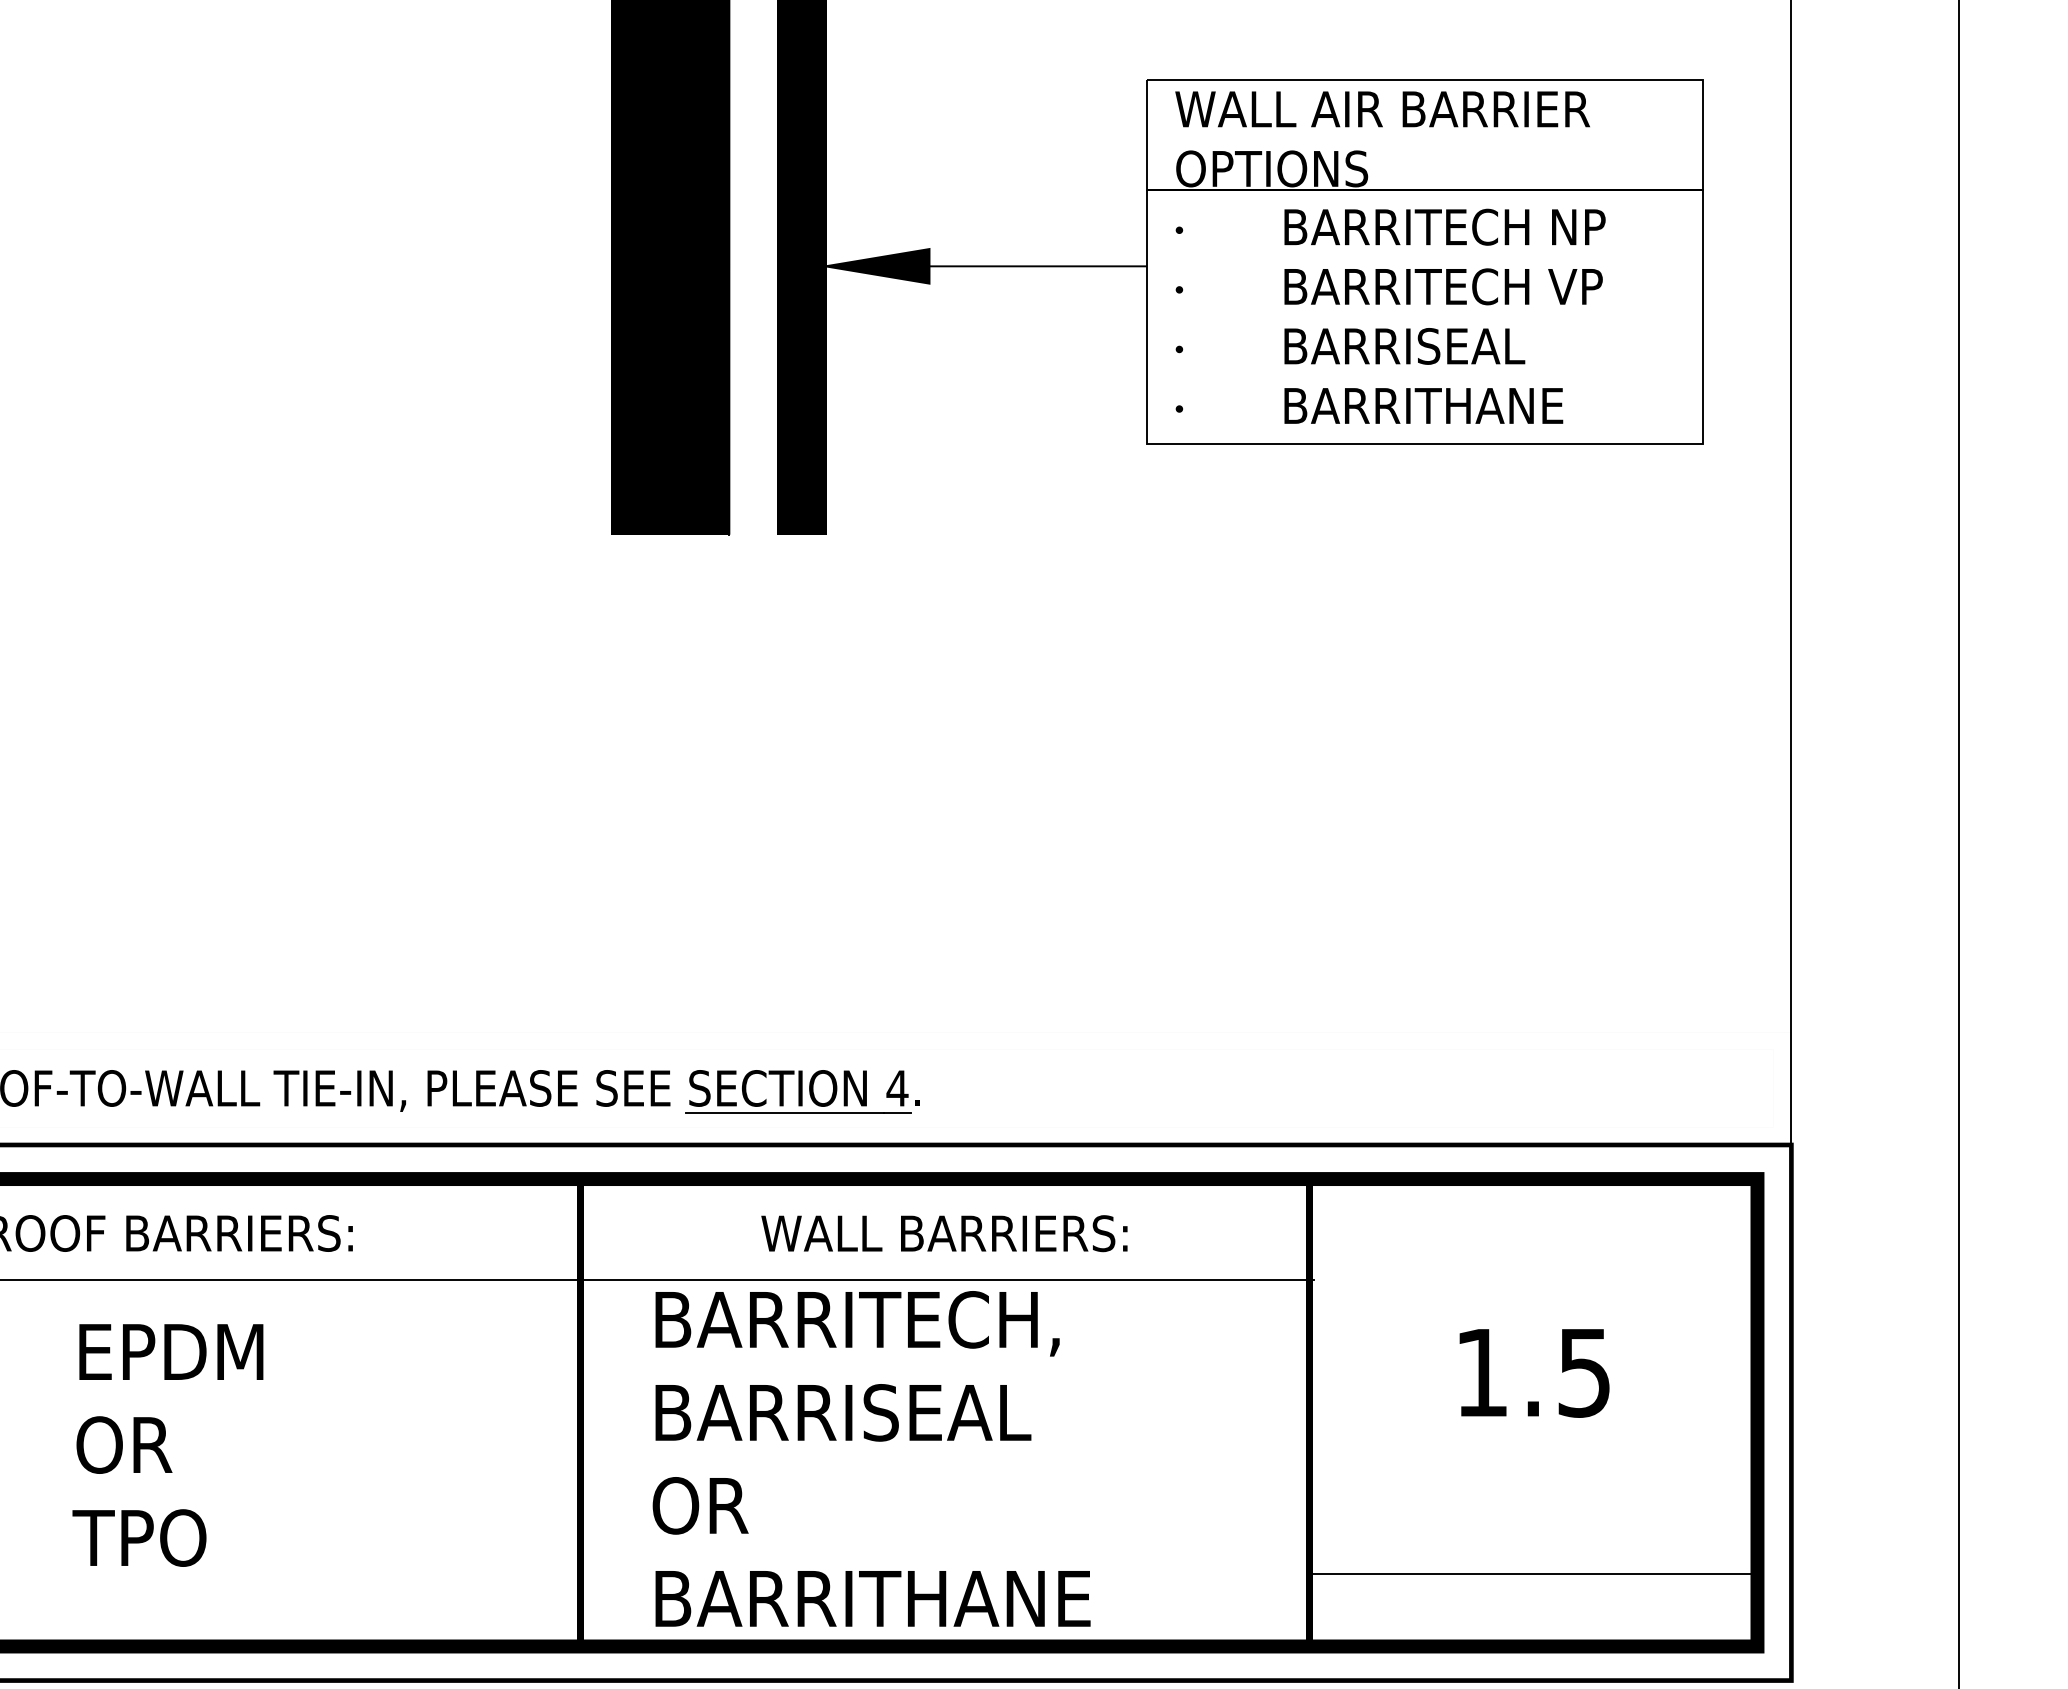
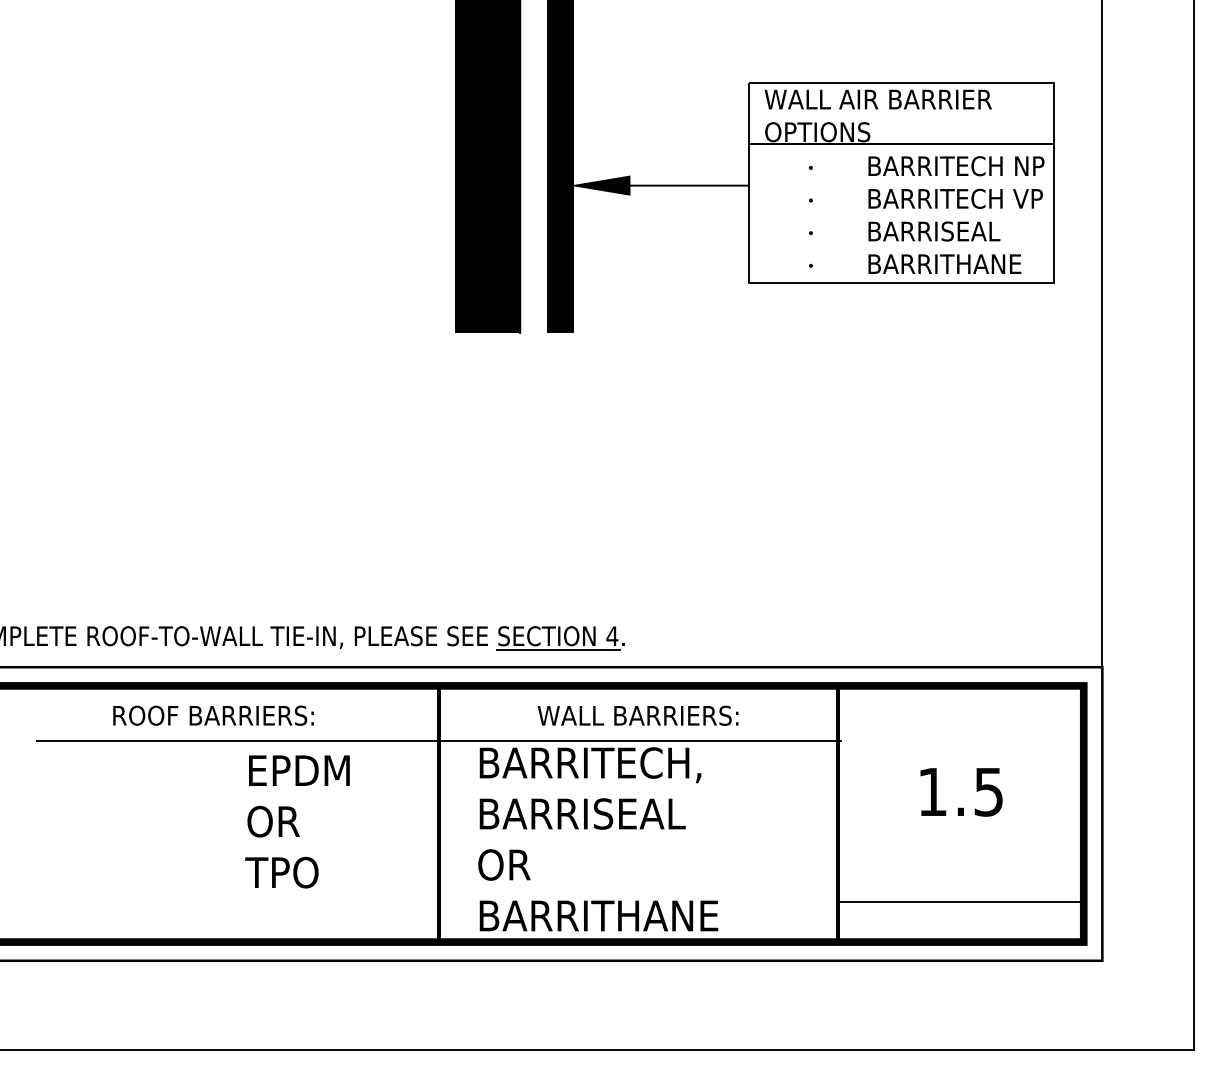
text: (1390, 315) -> (926, 214), moved
text: (167, 1444) -> (297, 821), moved

